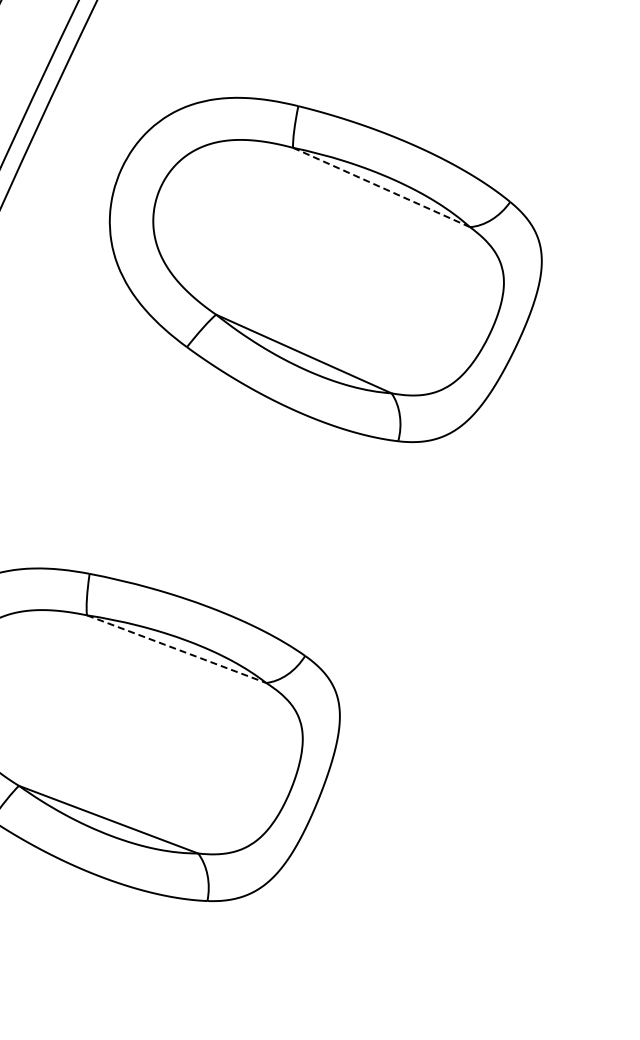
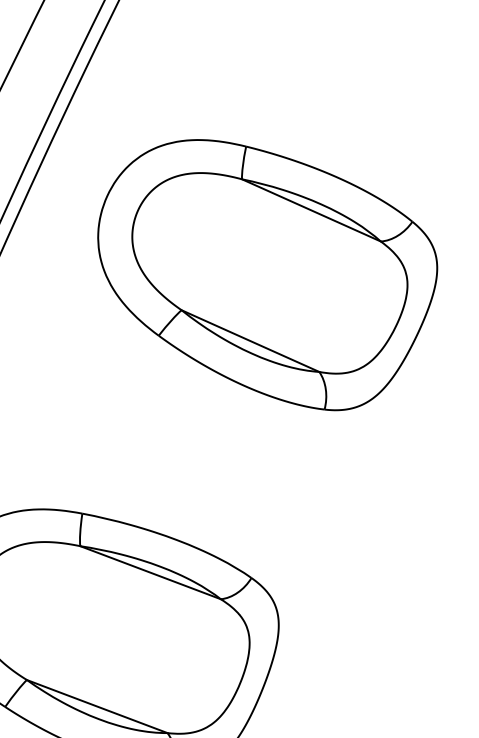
line: (381, 187) -> (311, 210), dashed -> solid
line: (176, 649) -> (150, 572), dashed -> solid

